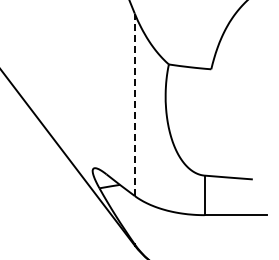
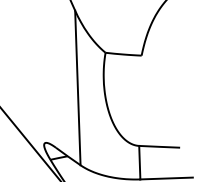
line: (134, 104) -> (77, 87), dashed -> solid

